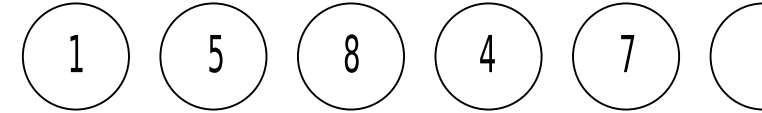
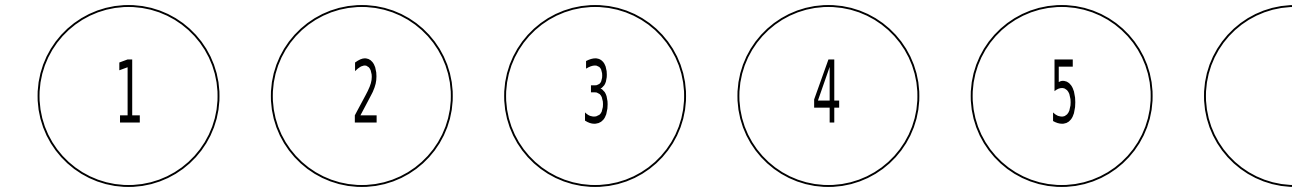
text: (215, 53) -> (365, 90), 5 -> 2
text: (351, 53) -> (595, 90), 8 -> 3
text: (627, 53) -> (1064, 90), 7 -> 5

